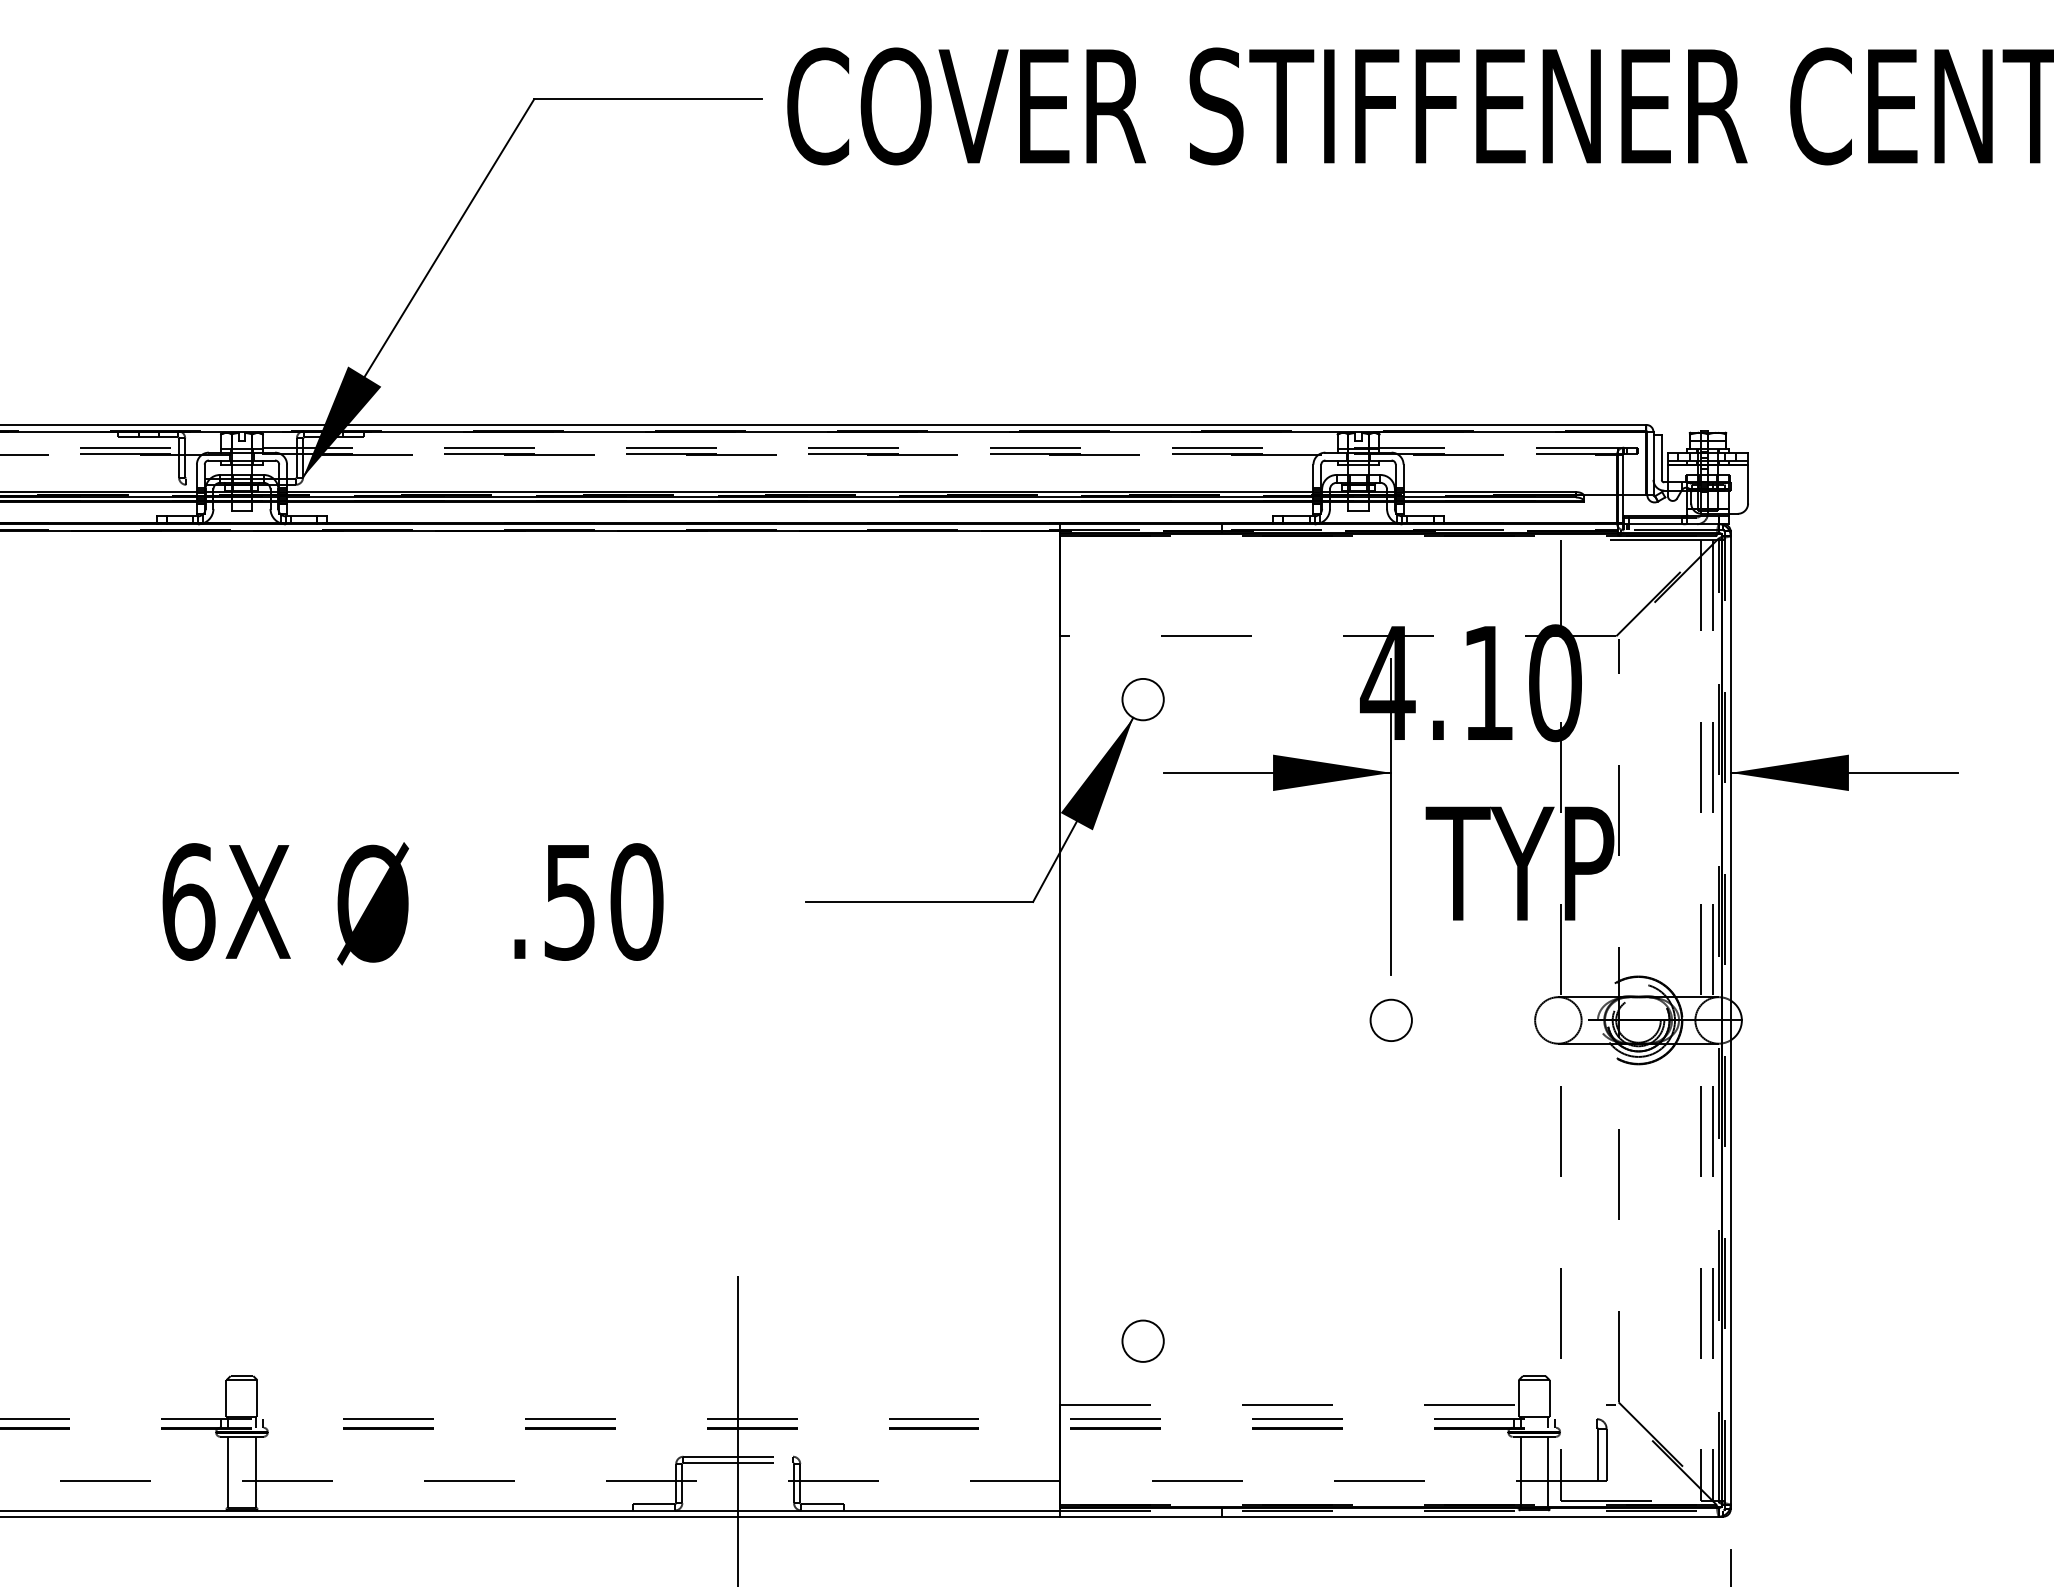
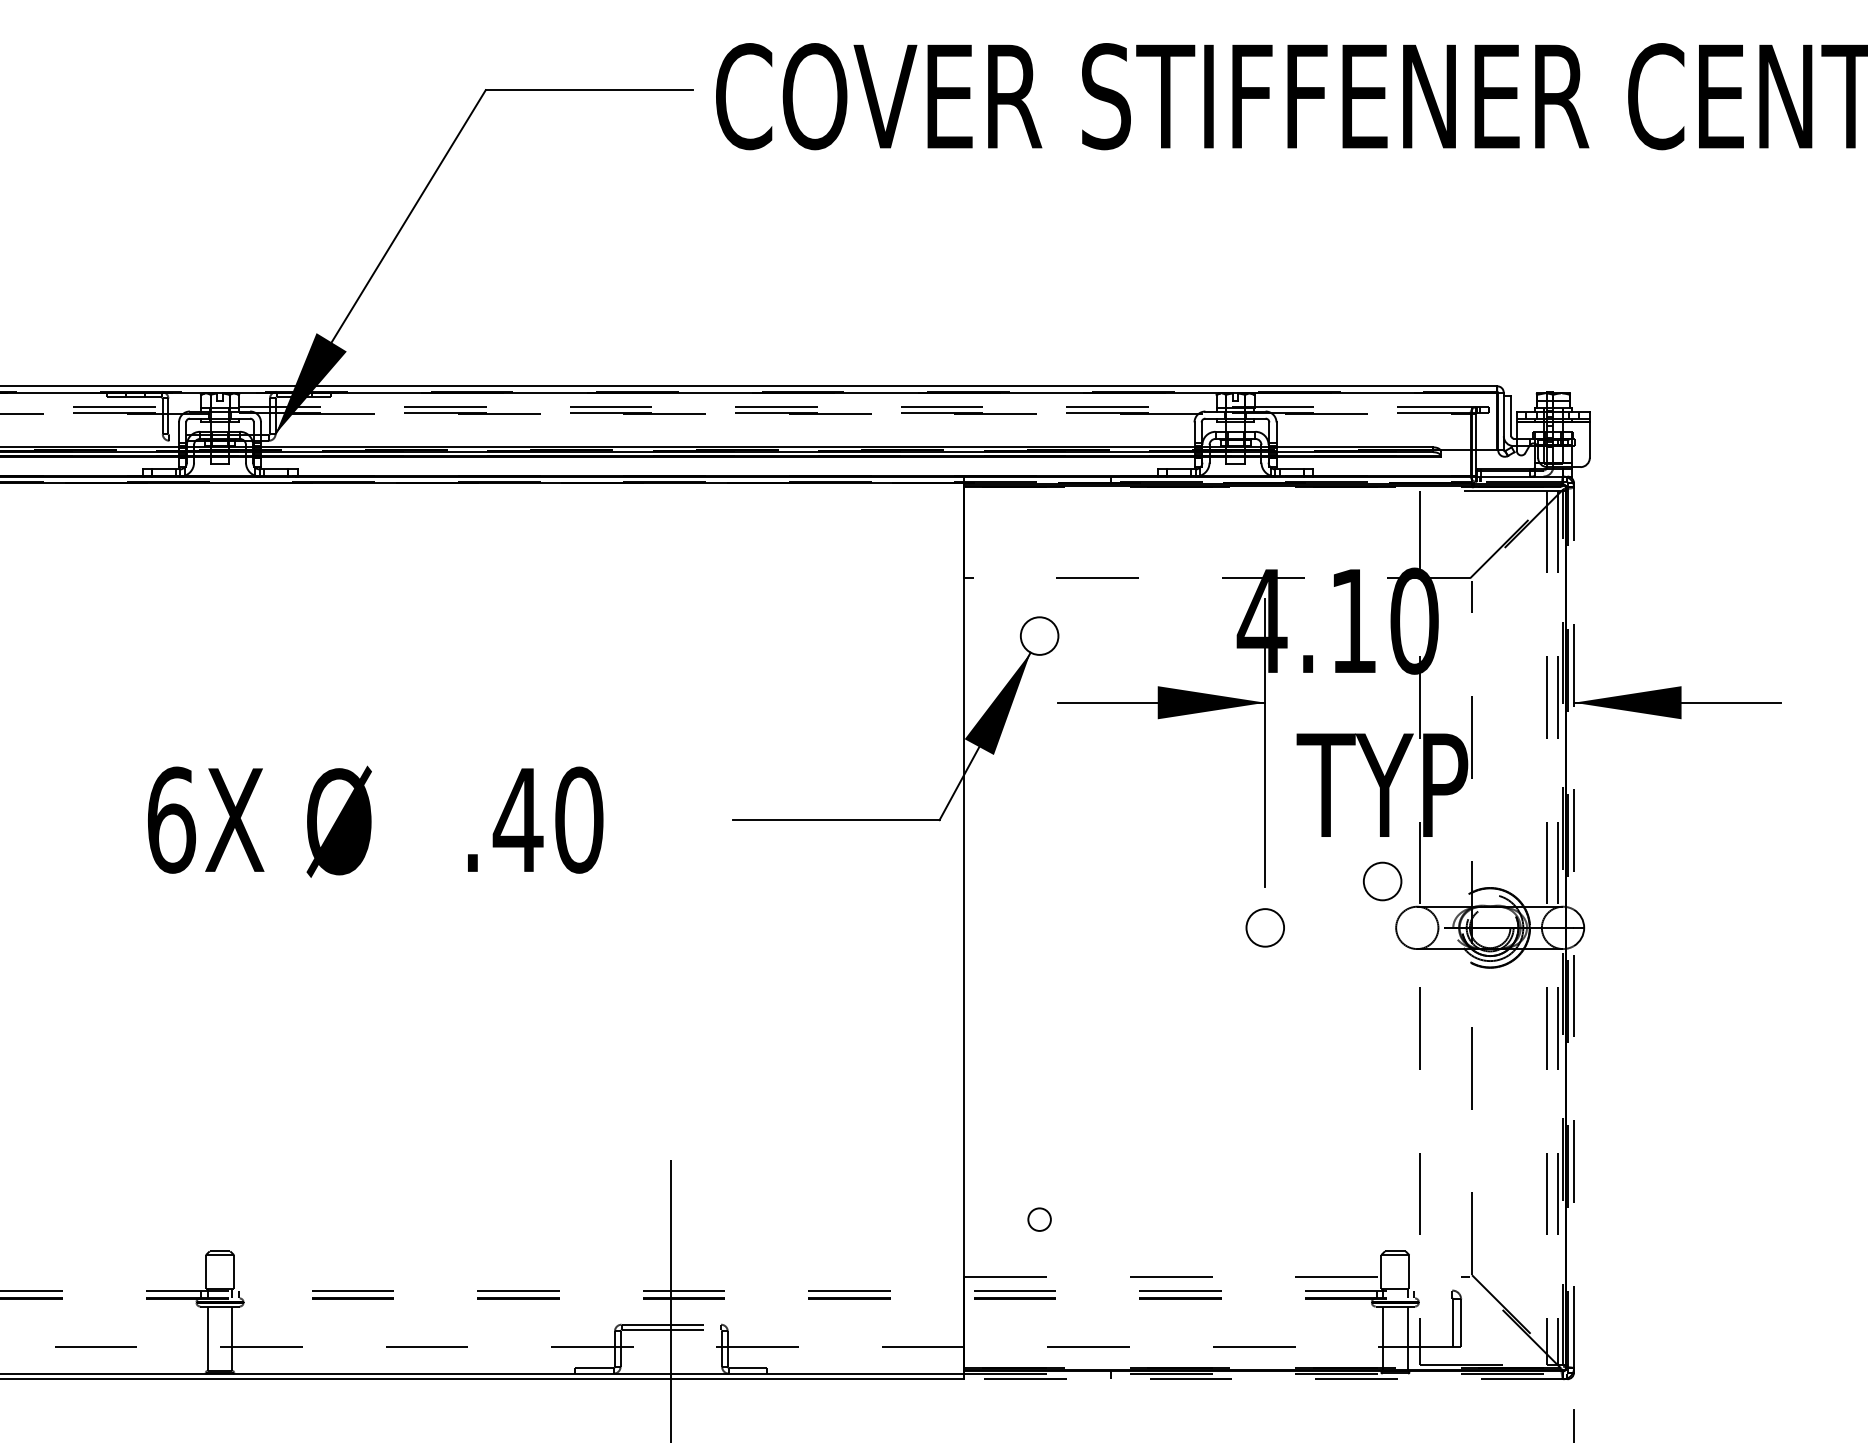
text: (569, 902) -> (517, 820), .50 -> .40
circle: (1519, 968) -> (1381, 880), added
line: (1730, 1019) -> (1573, 927), solid -> dashed
circle: (1142, 1340) -> (1039, 1218), size x0.6
line: (1389, 1516) -> (1263, 1379), solid -> dashed

